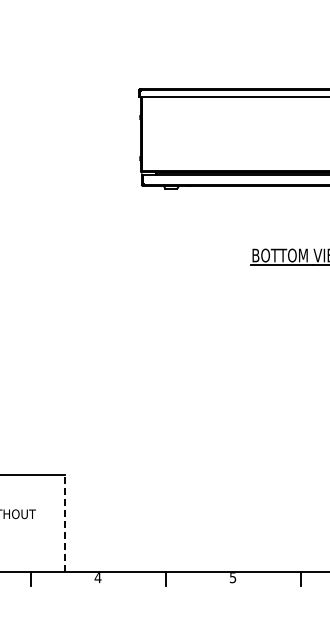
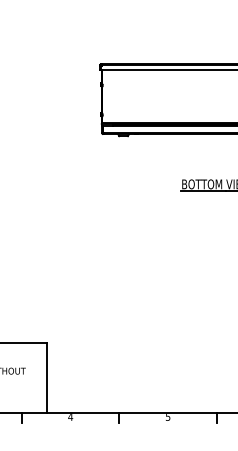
line: (64, 523) -> (46, 377), dashed -> solid

